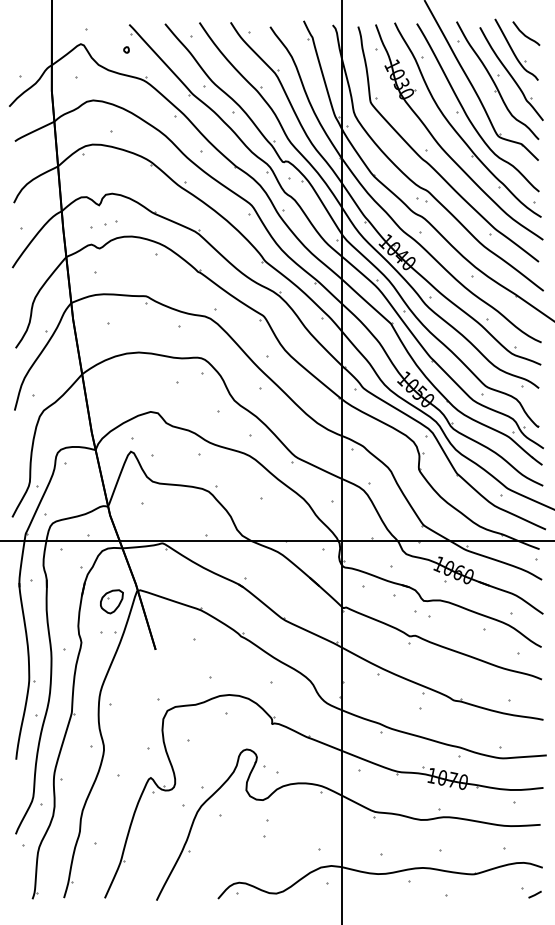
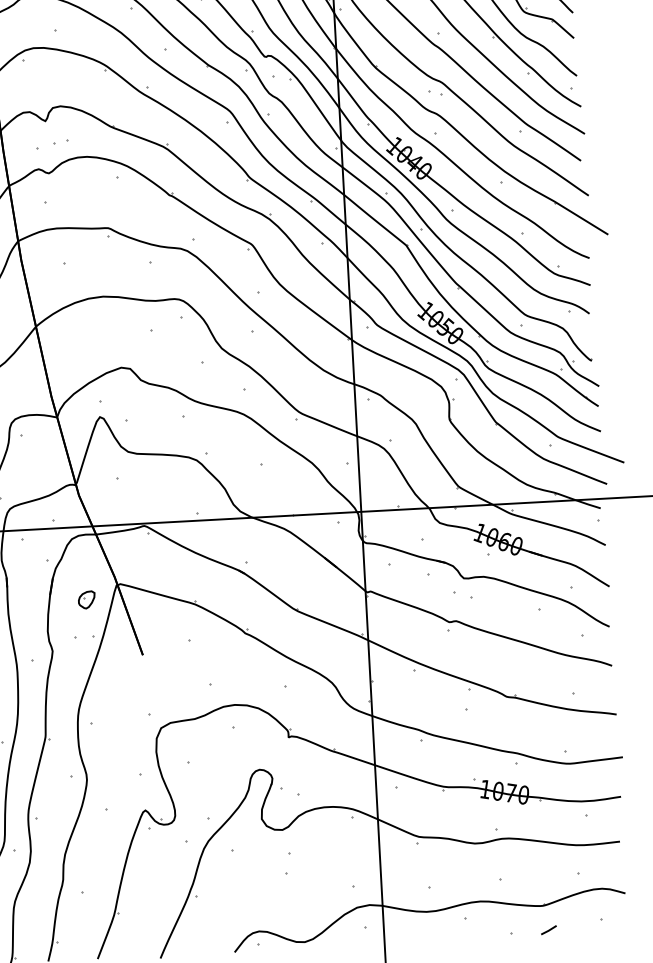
part: (111, 601) -> (86, 599), size x0.6
line: (534, 894) -> (548, 930), moved

